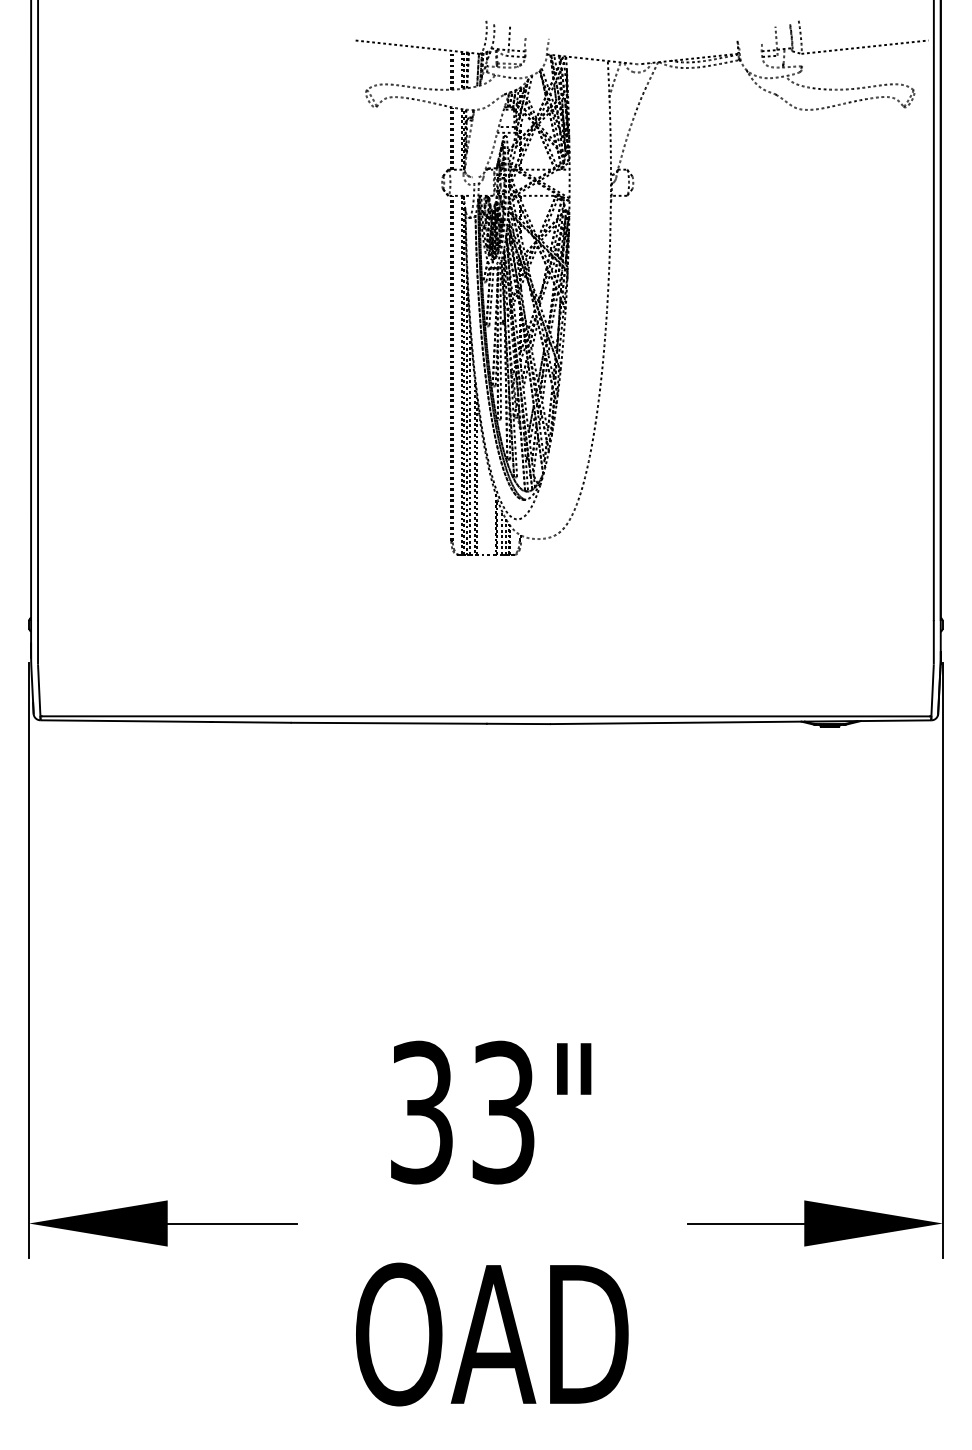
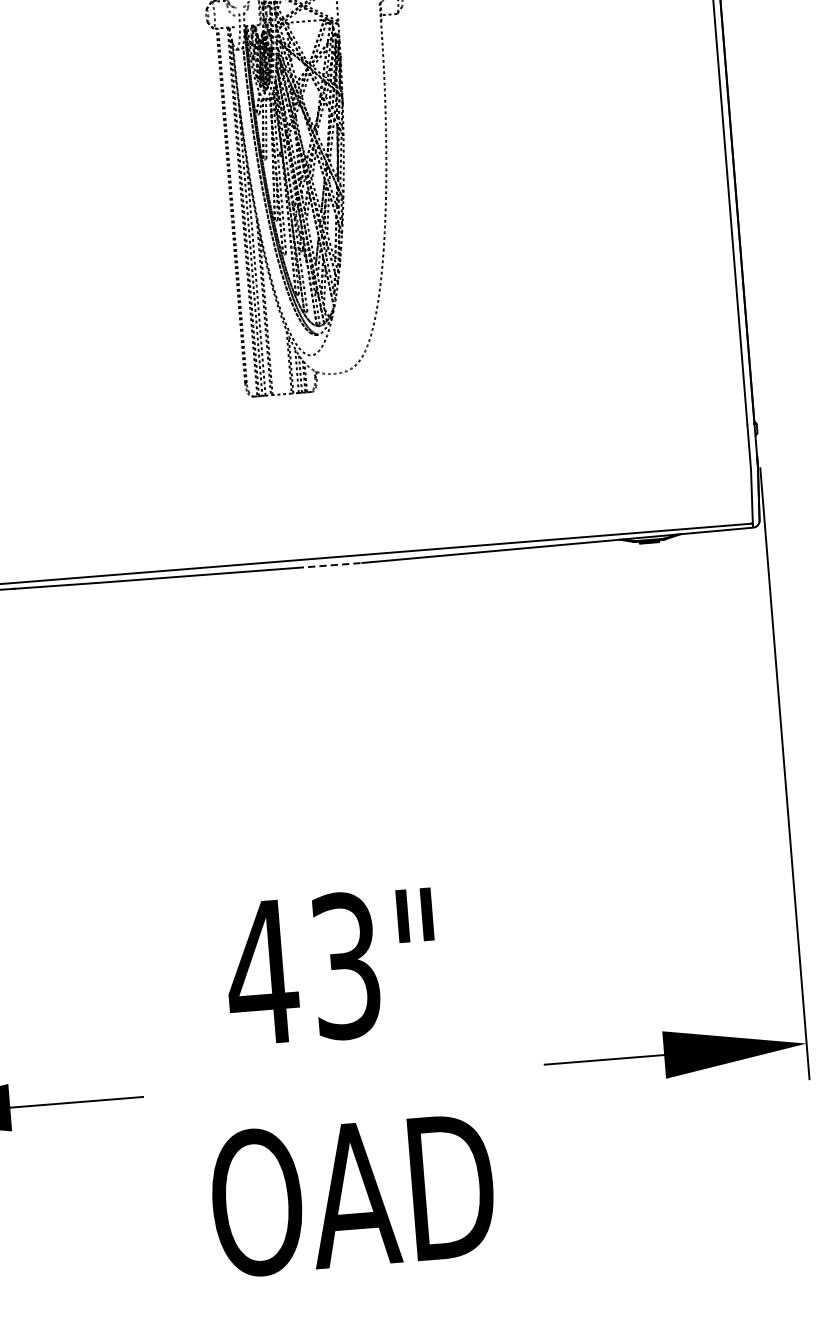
line: (518, 723) -> (329, 565), solid -> dashed
text: (421, 1112) -> (261, 972), 33" -> 43"

